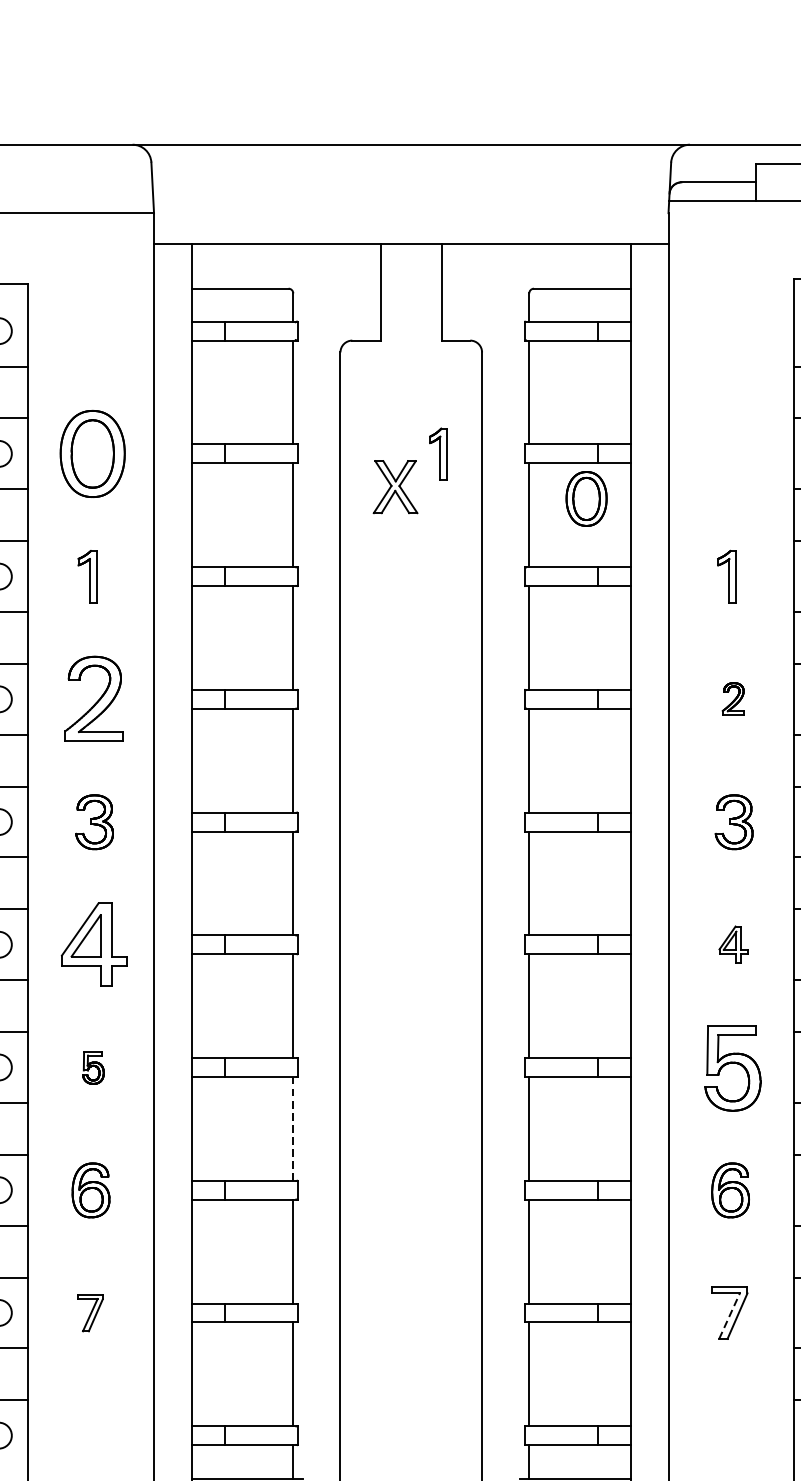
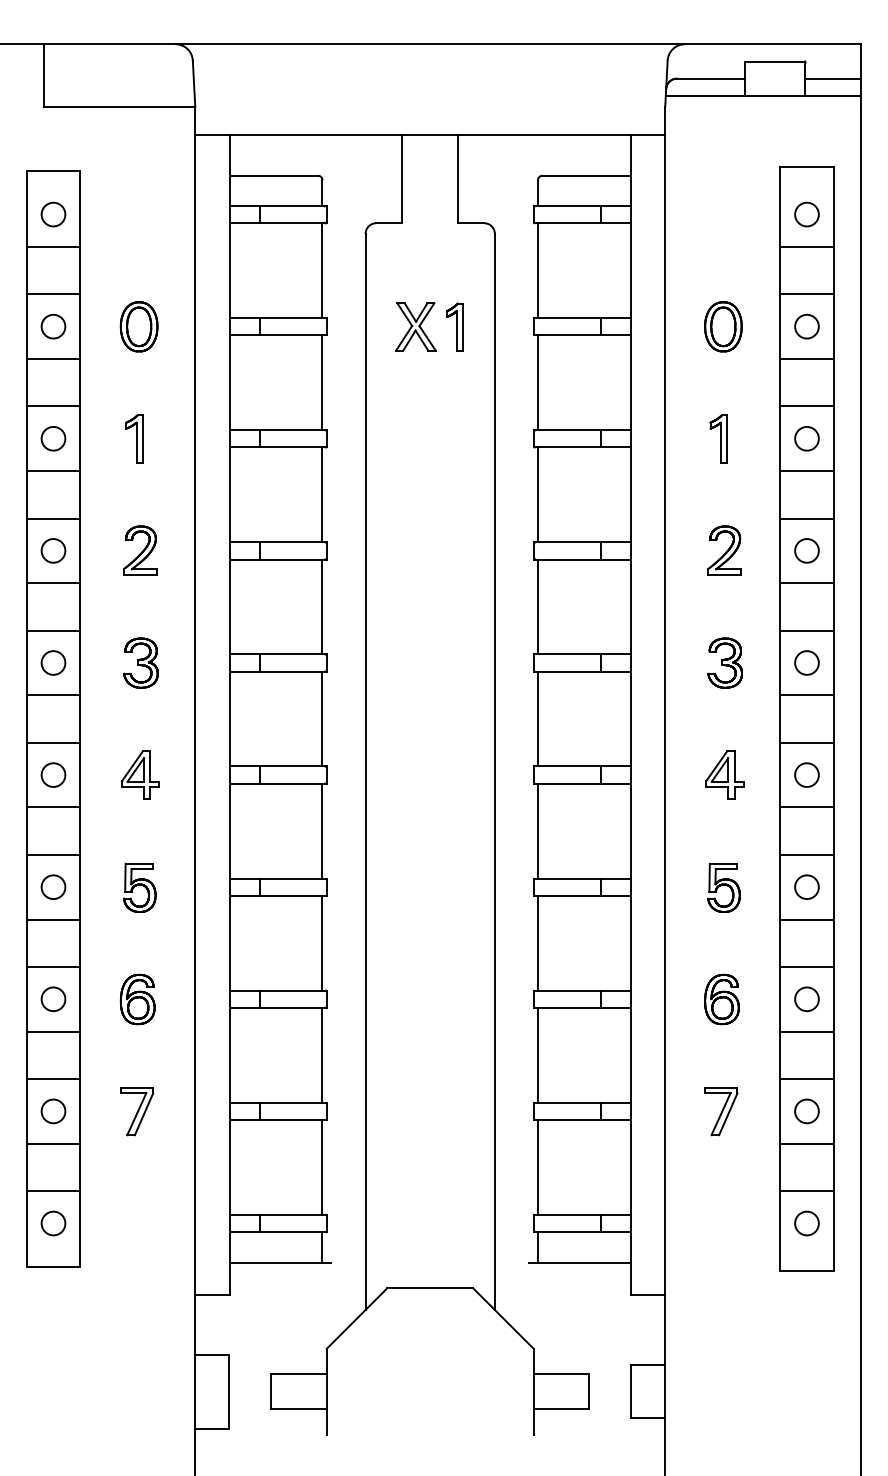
part: (91, 453) -> (138, 326), size x0.62
part: (395, 486) -> (415, 326), moved
part: (586, 498) -> (723, 326), moved
part: (94, 698) -> (140, 550), size x0.62
part: (733, 698) -> (724, 550), size x1.67
part: (92, 944) -> (139, 774), size x0.62
part: (733, 944) -> (724, 774), size x1.43
part: (92, 1067) -> (139, 887), size x1.67
part: (732, 1067) -> (723, 887), size x0.62
line: (293, 1128) -> (322, 942), dashed -> solid
part: (90, 1313) -> (137, 1111), size x1.43
line: (730, 1315) -> (721, 1113), dashed -> solid

